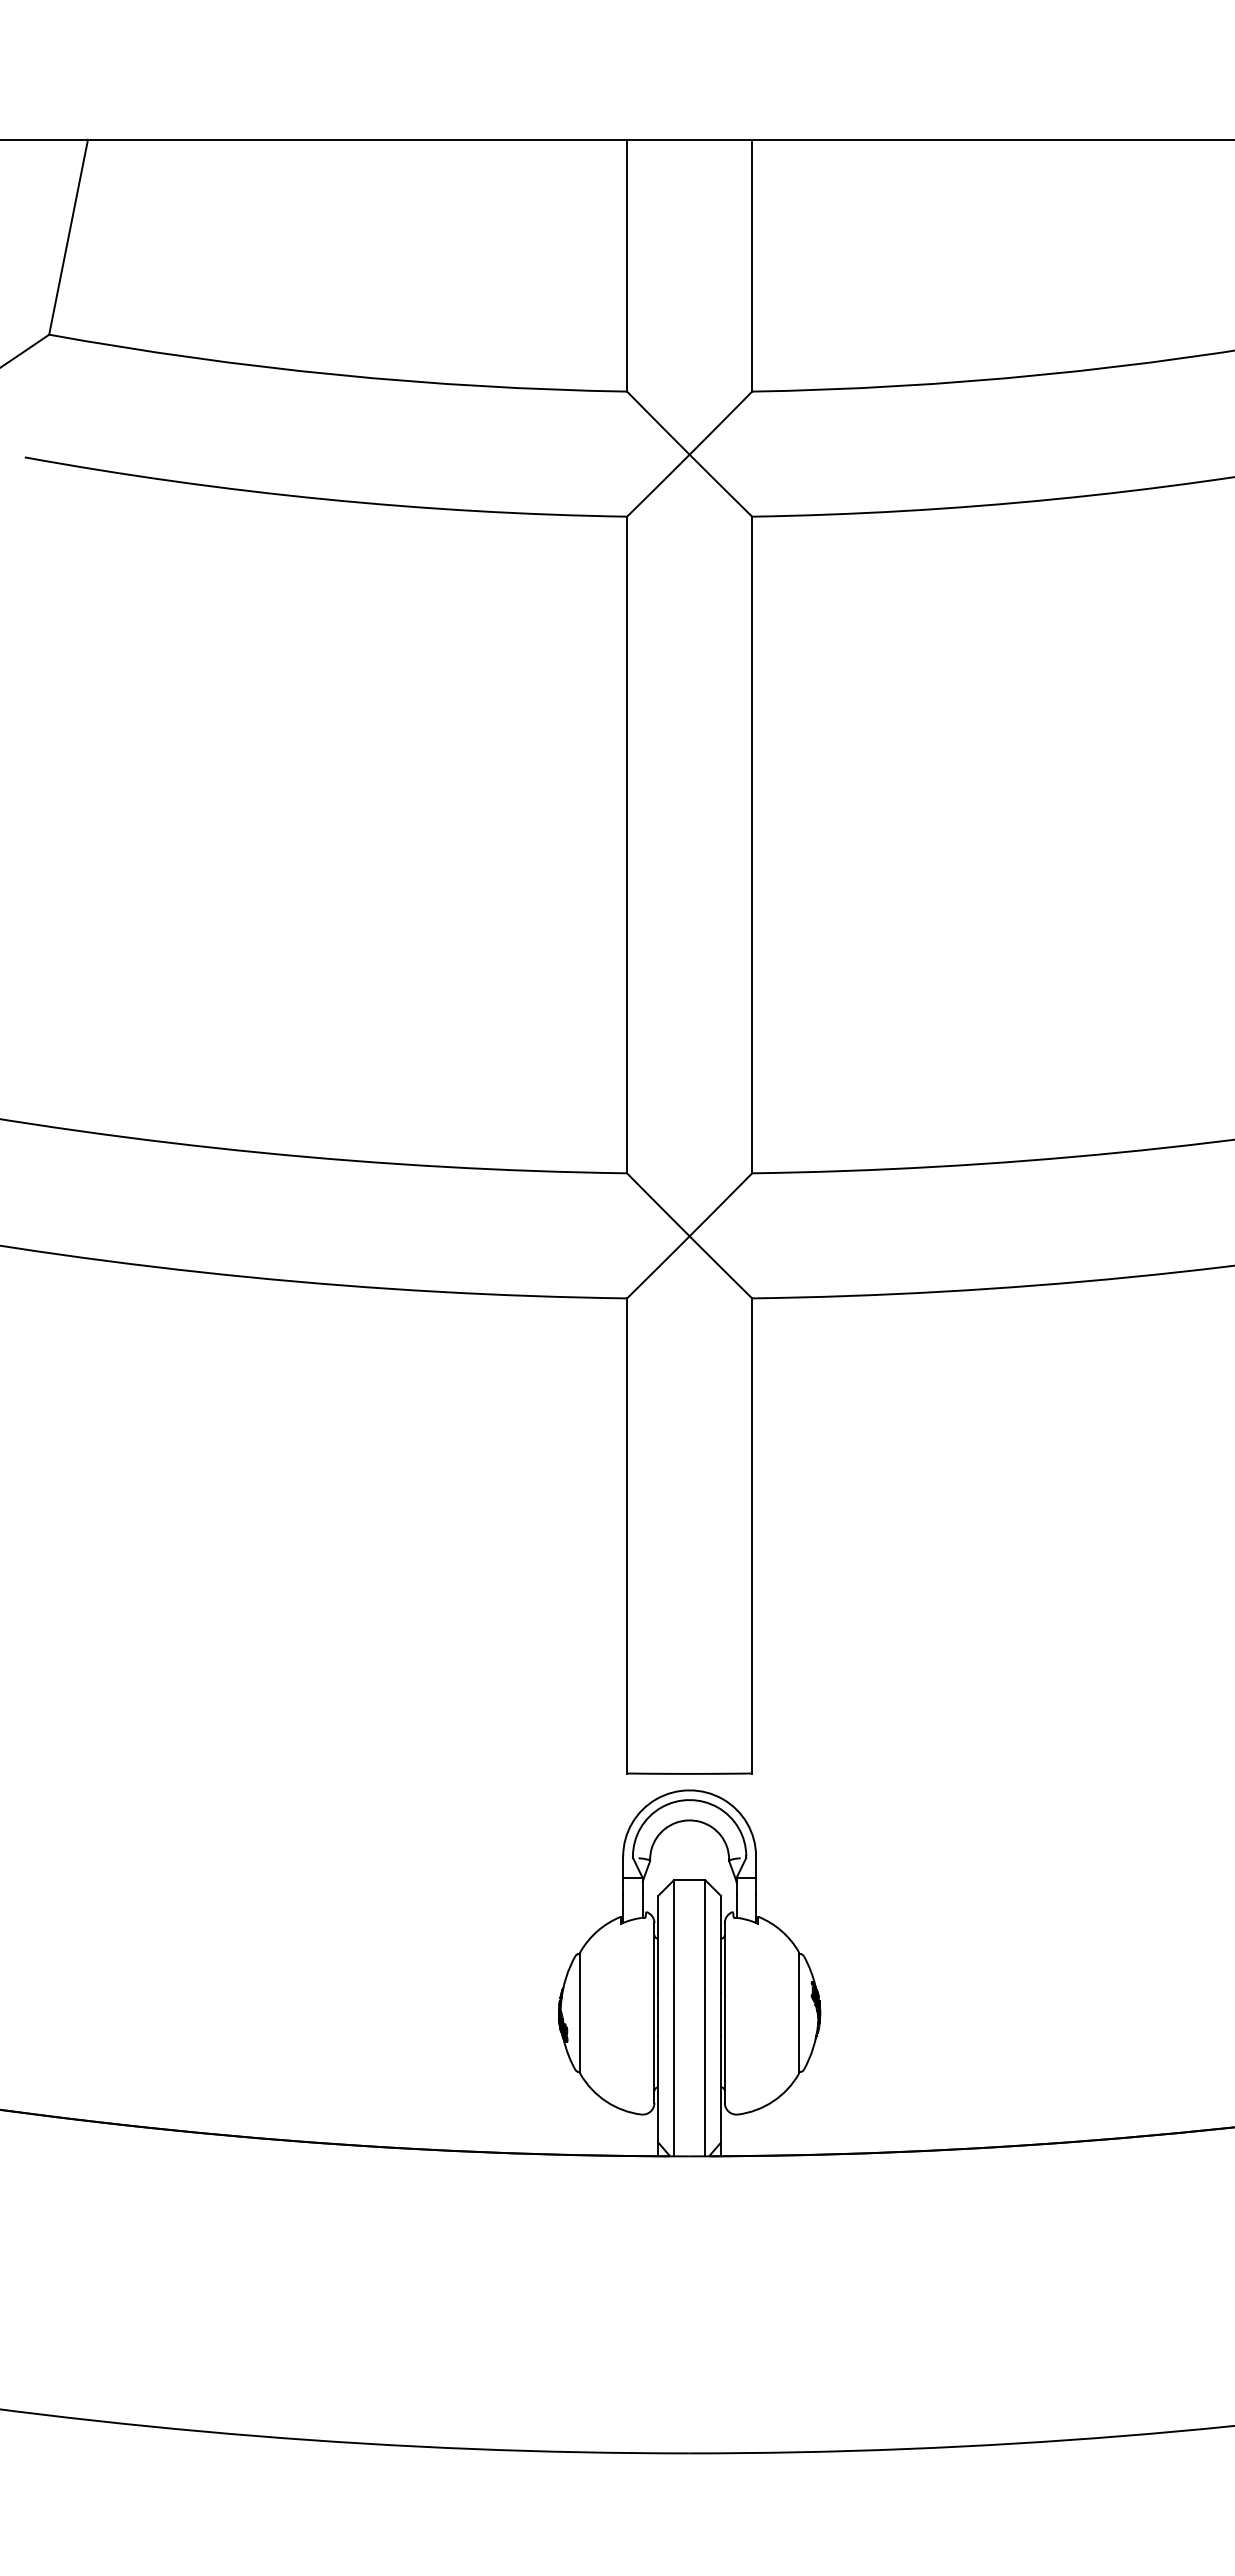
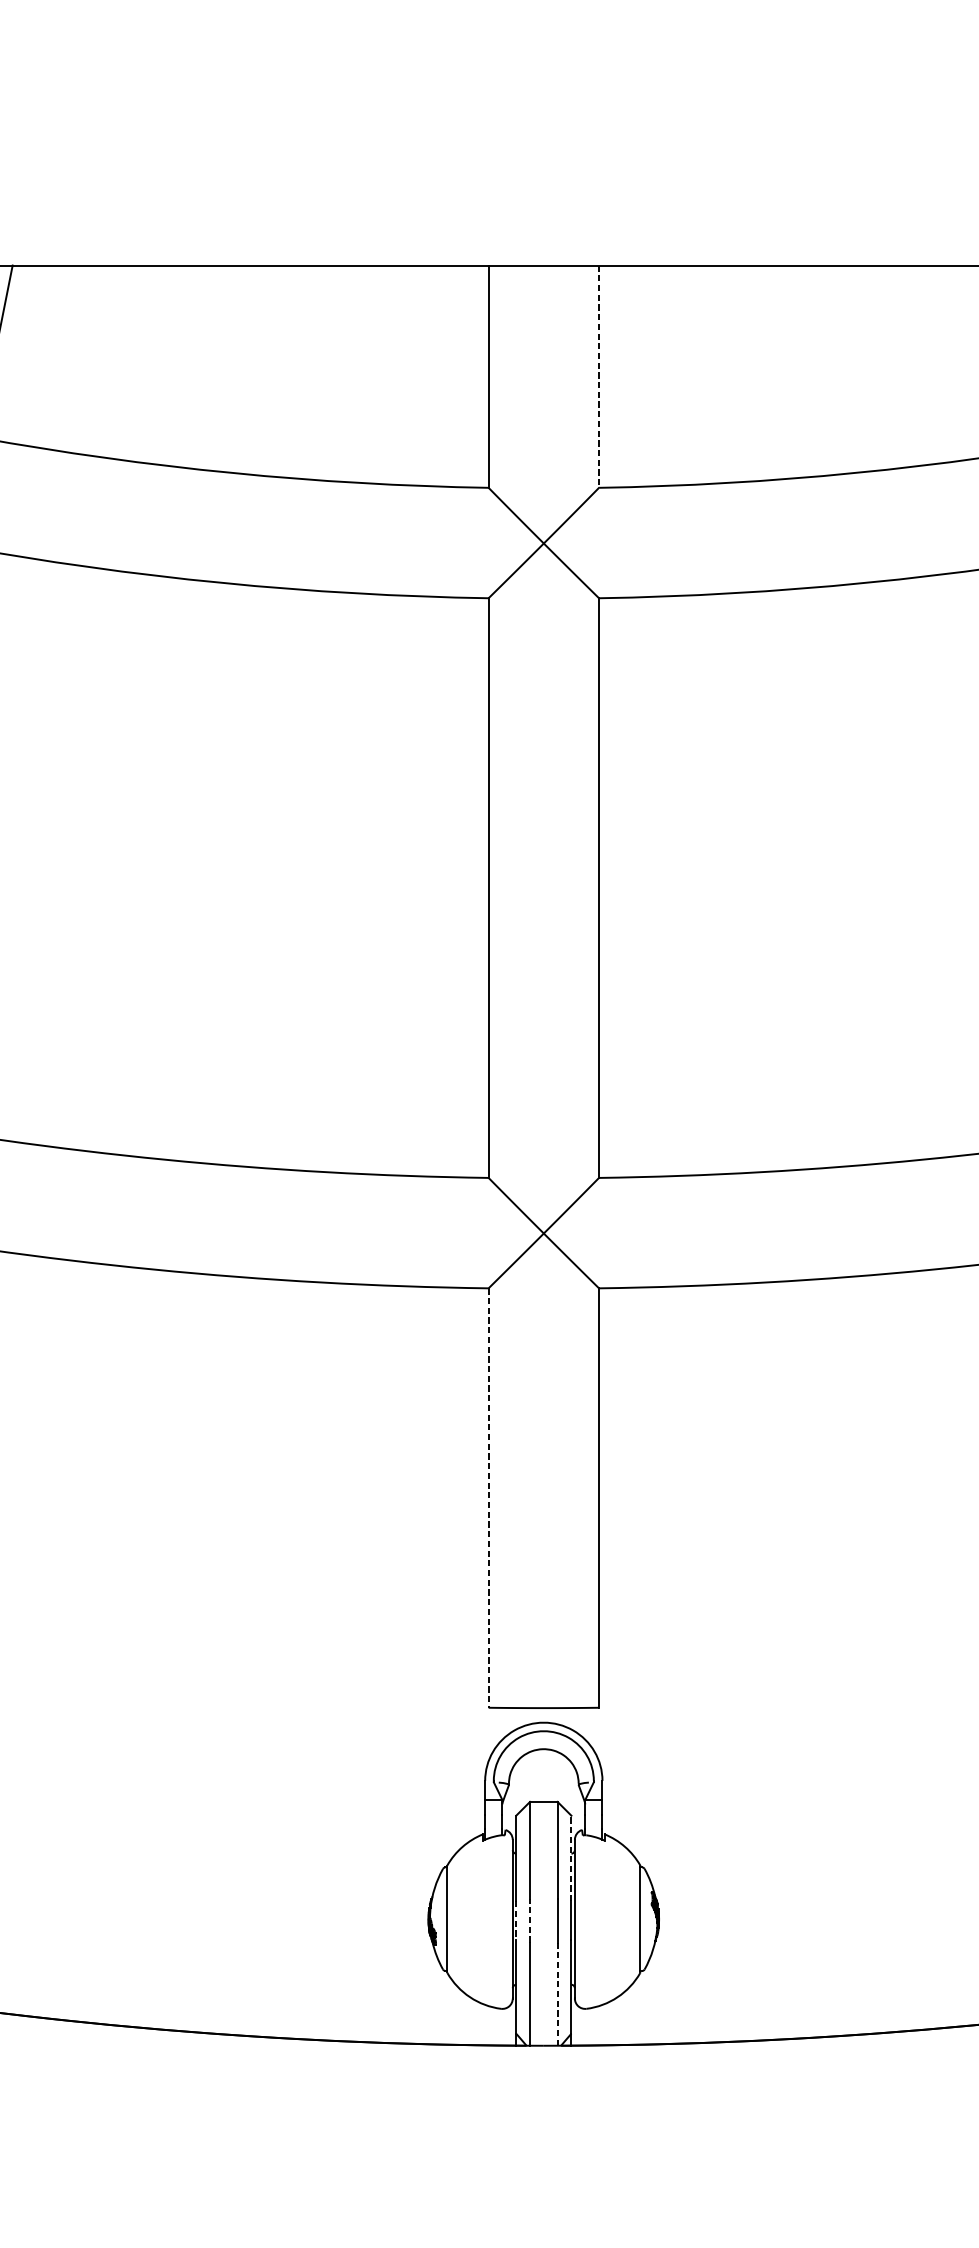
line: (752, 265) -> (599, 376), solid -> dashed
line: (627, 1535) -> (488, 1497), solid -> dashed
line: (720, 1943) -> (571, 1857), solid -> dashed
line: (658, 2014) -> (516, 1920), solid -> dashed
line: (674, 2014) -> (530, 1920), solid -> dashed
line: (705, 2097) -> (557, 1993), solid -> dashed

